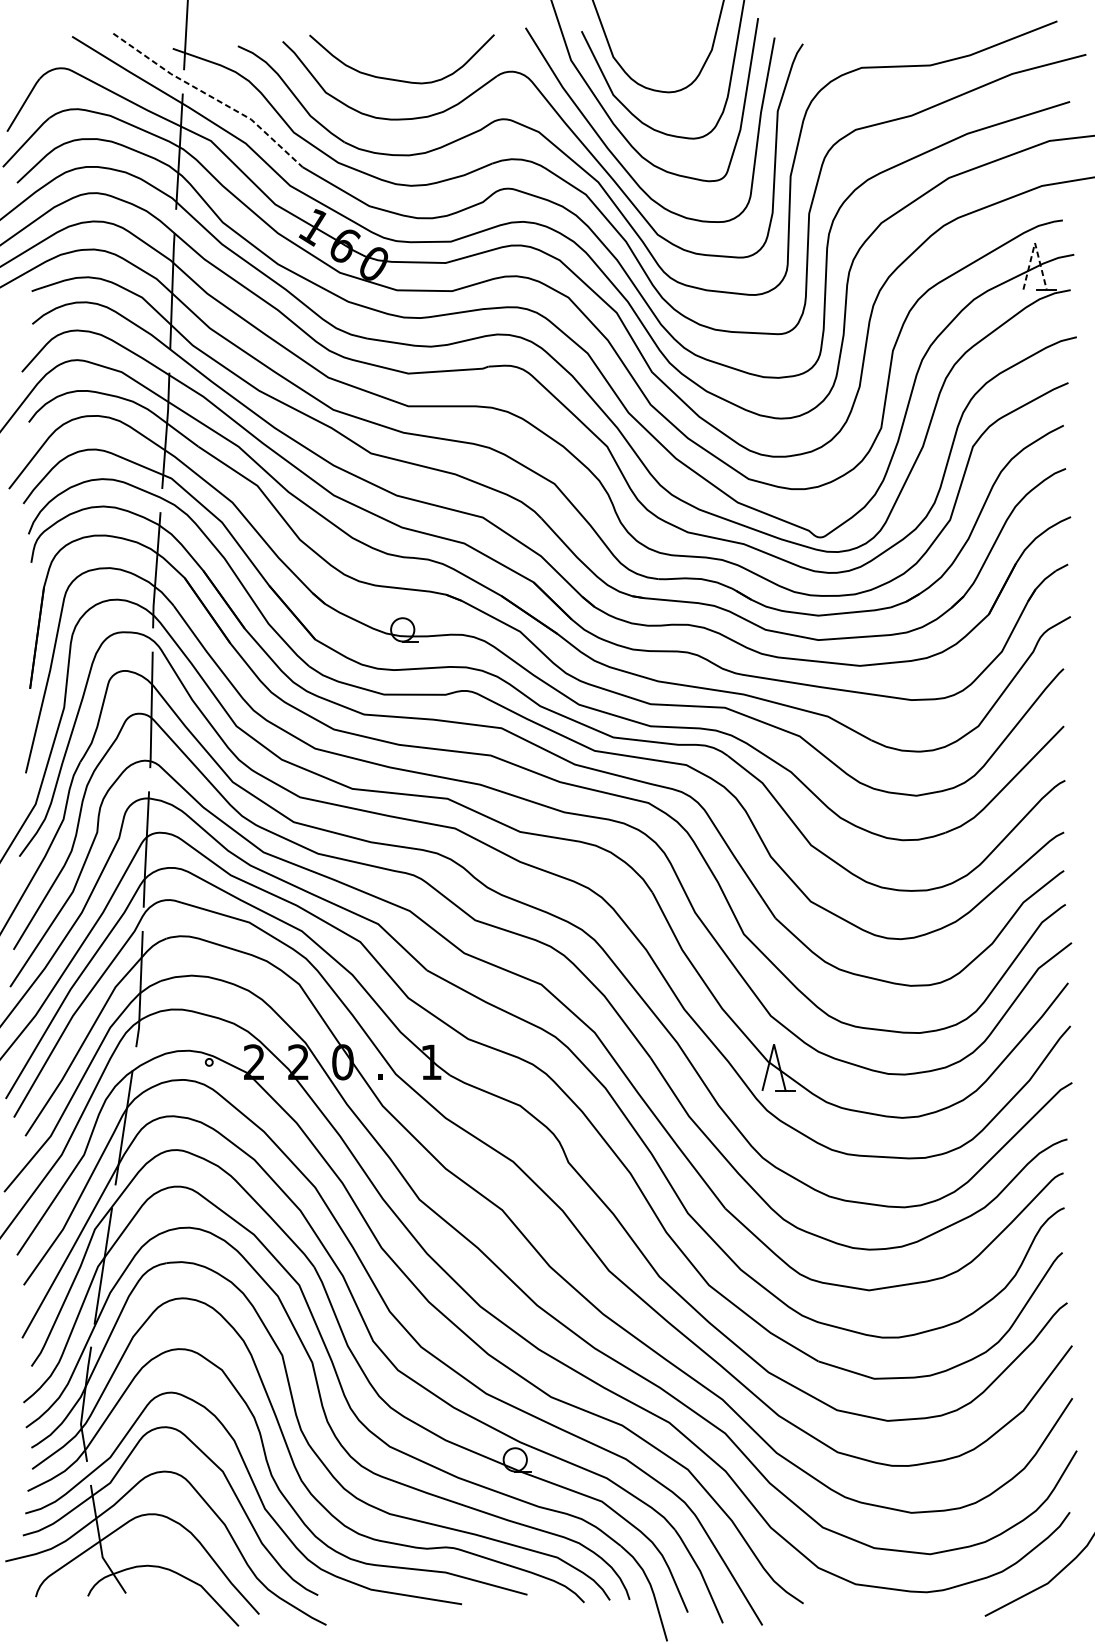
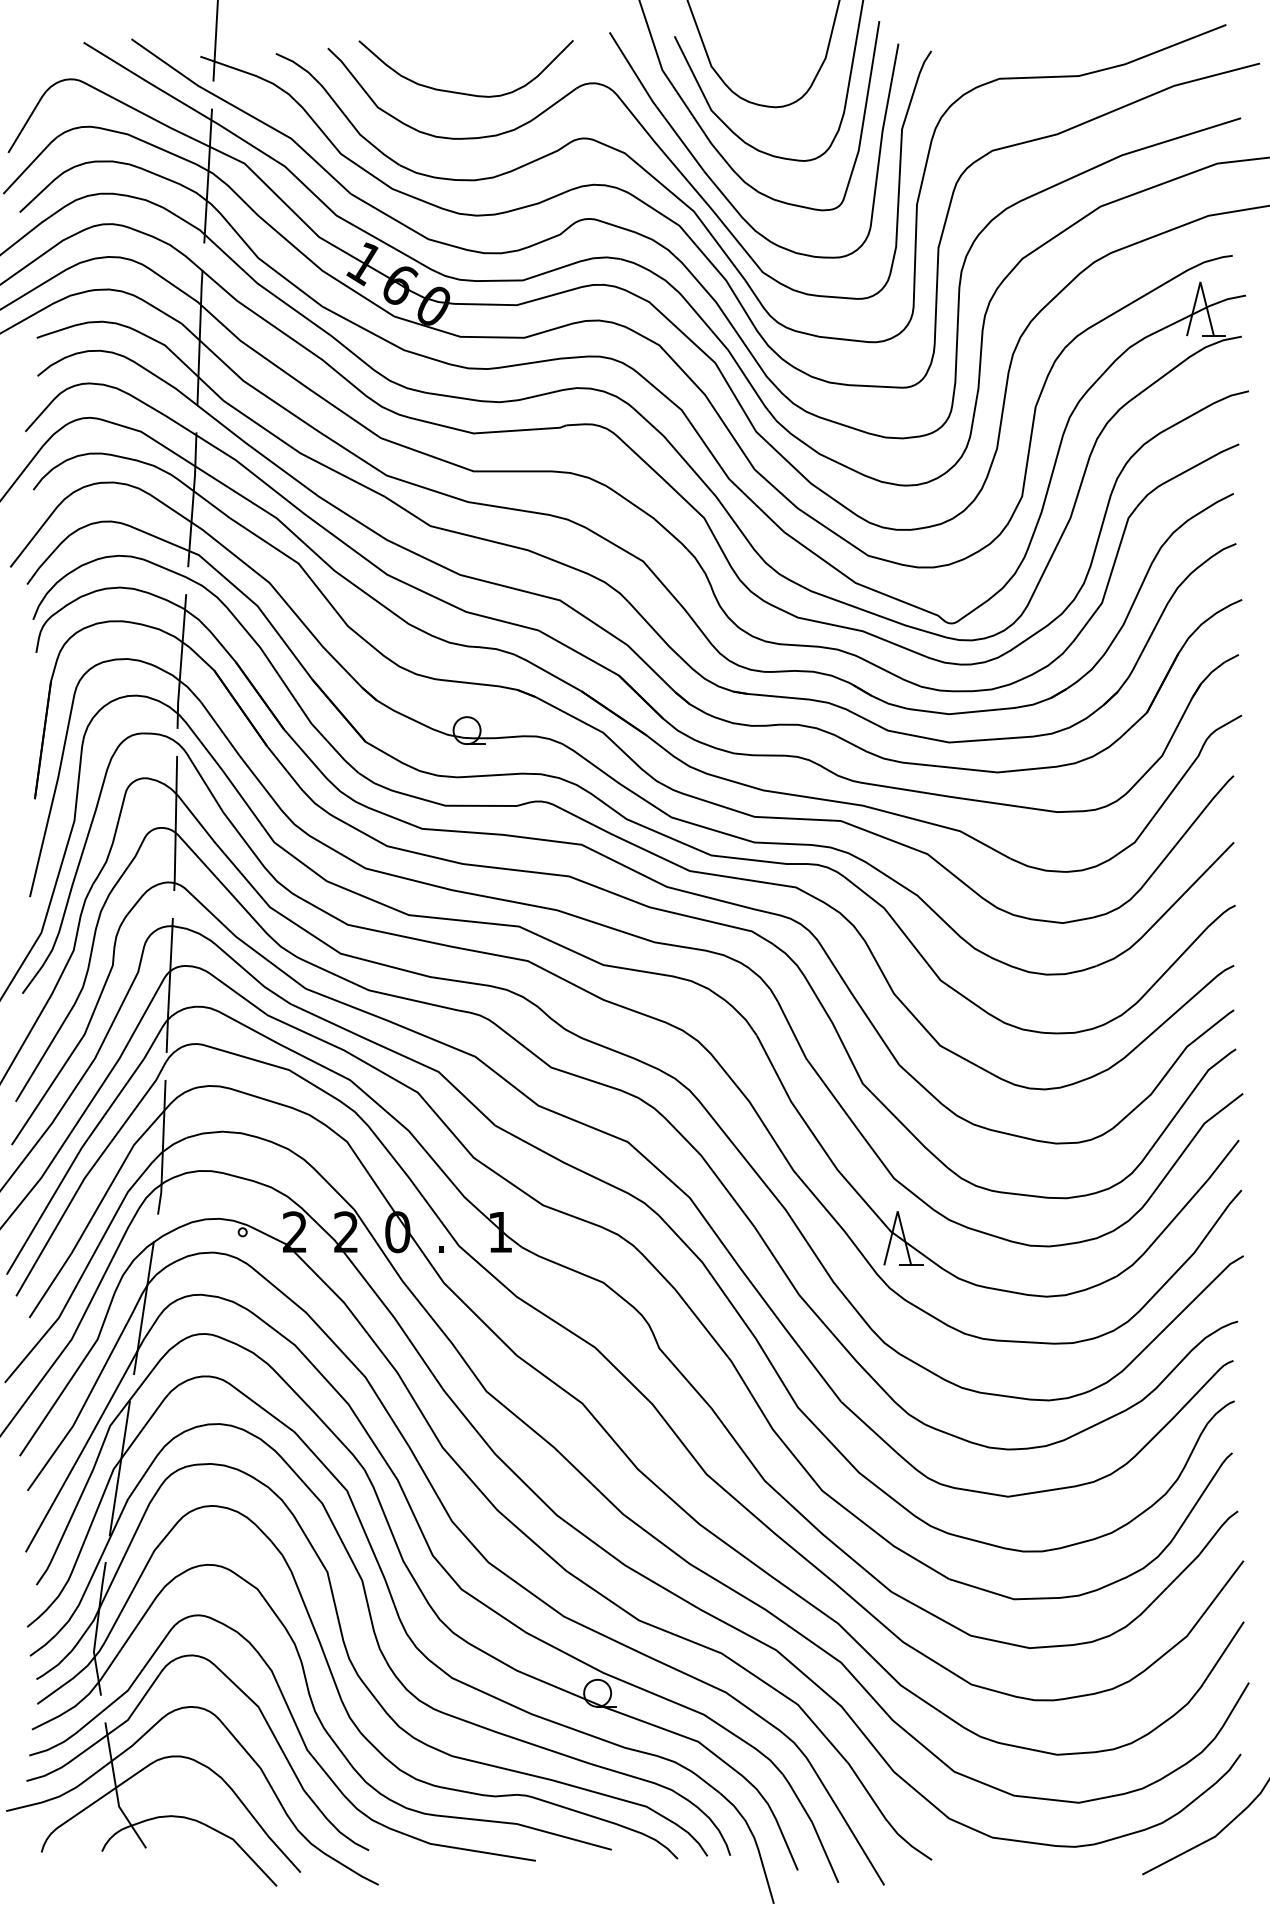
line: (211, 96) -> (245, 112), dashed -> solid
line: (1035, 243) -> (1200, 282), dashed -> solid

